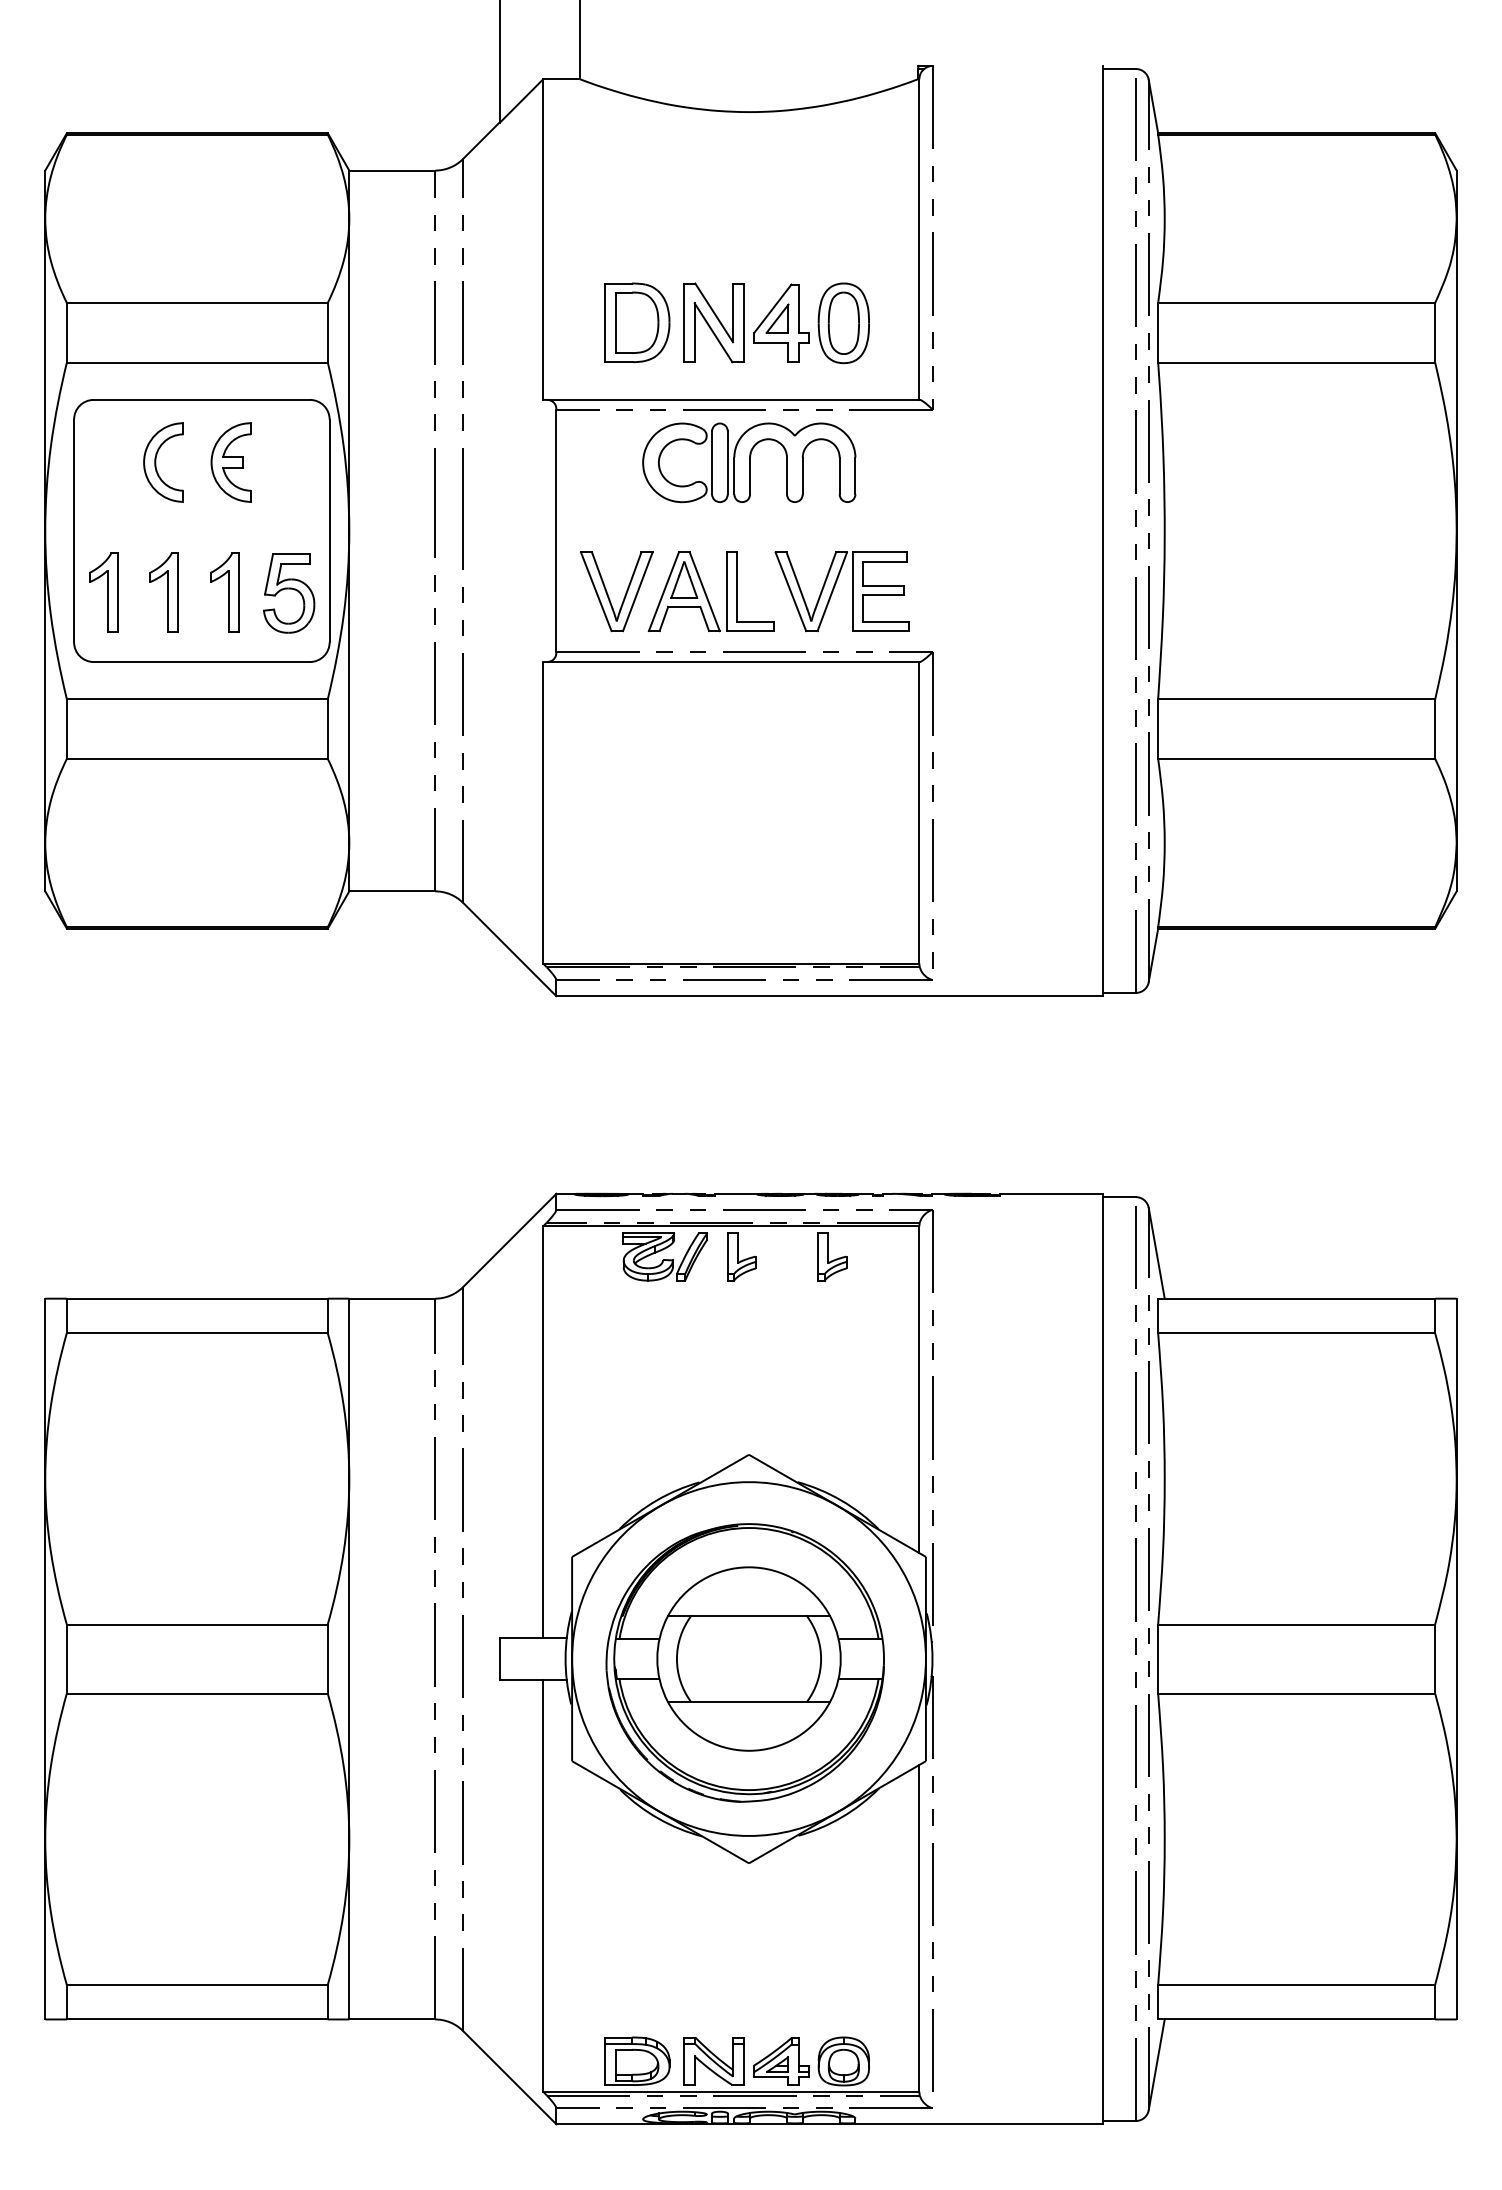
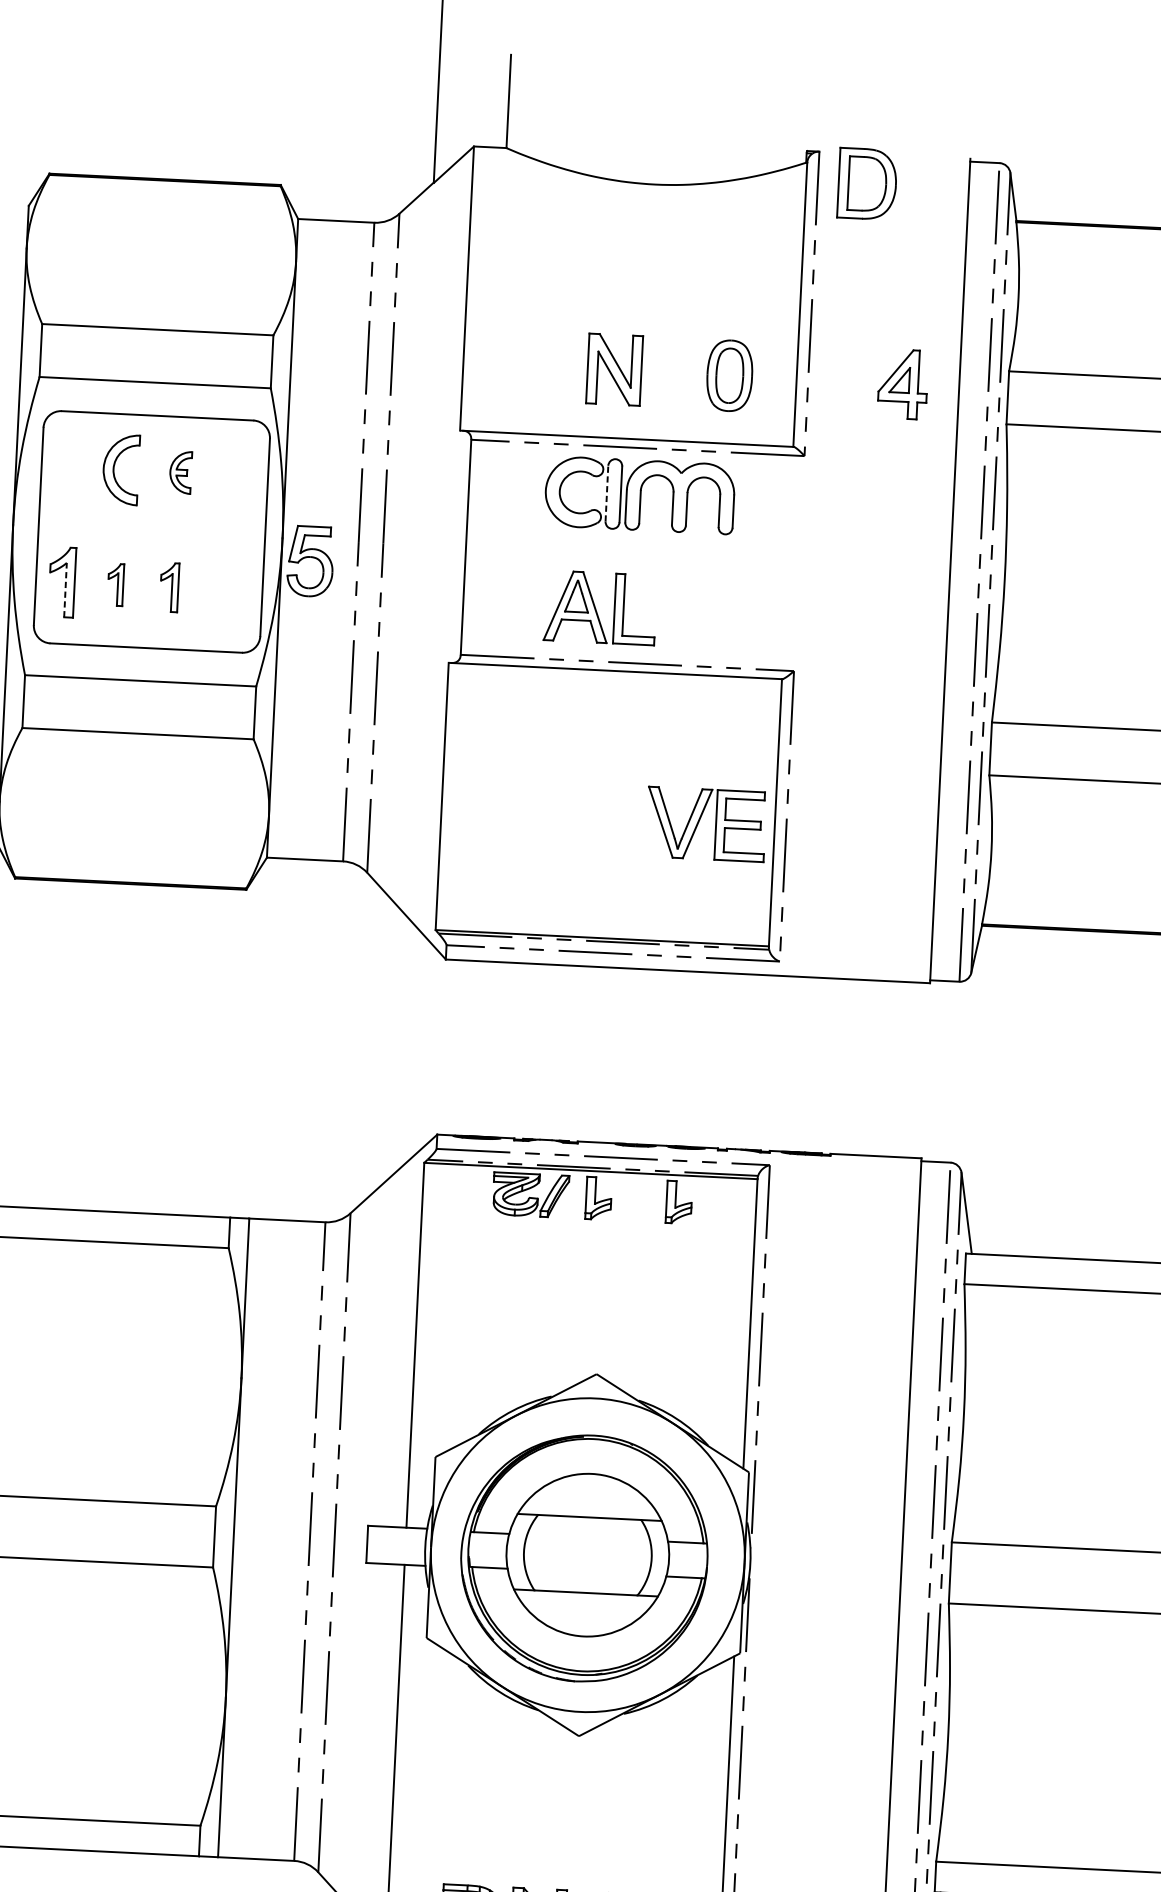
part: (637, 322) -> (867, 183), moved
part: (781, 322) -> (903, 383), moved
part: (230, 462) -> (180, 472), size x0.6
line: (712, 462) -> (607, 493), solid -> dashed
part: (834, 589) -> (699, 822), moved
part: (163, 592) -> (115, 584), size x0.6
part: (224, 592) -> (169, 587), size x0.7
part: (289, 593) -> (310, 561), moved
part: (608, 594) -> (509, 605), removed
line: (107, 601) -> (65, 590), solid -> dashed

